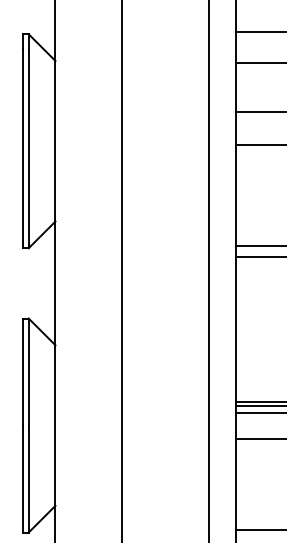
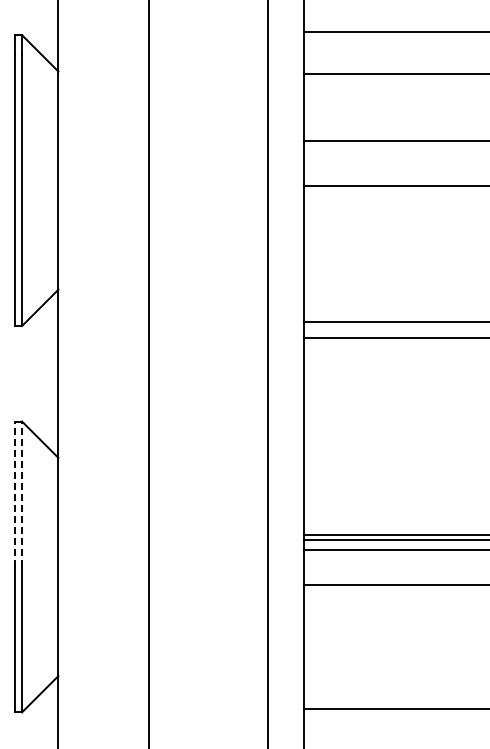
line: (23, 372) -> (14, 494), solid -> dashed
line: (29, 372) -> (22, 494), solid -> dashed

